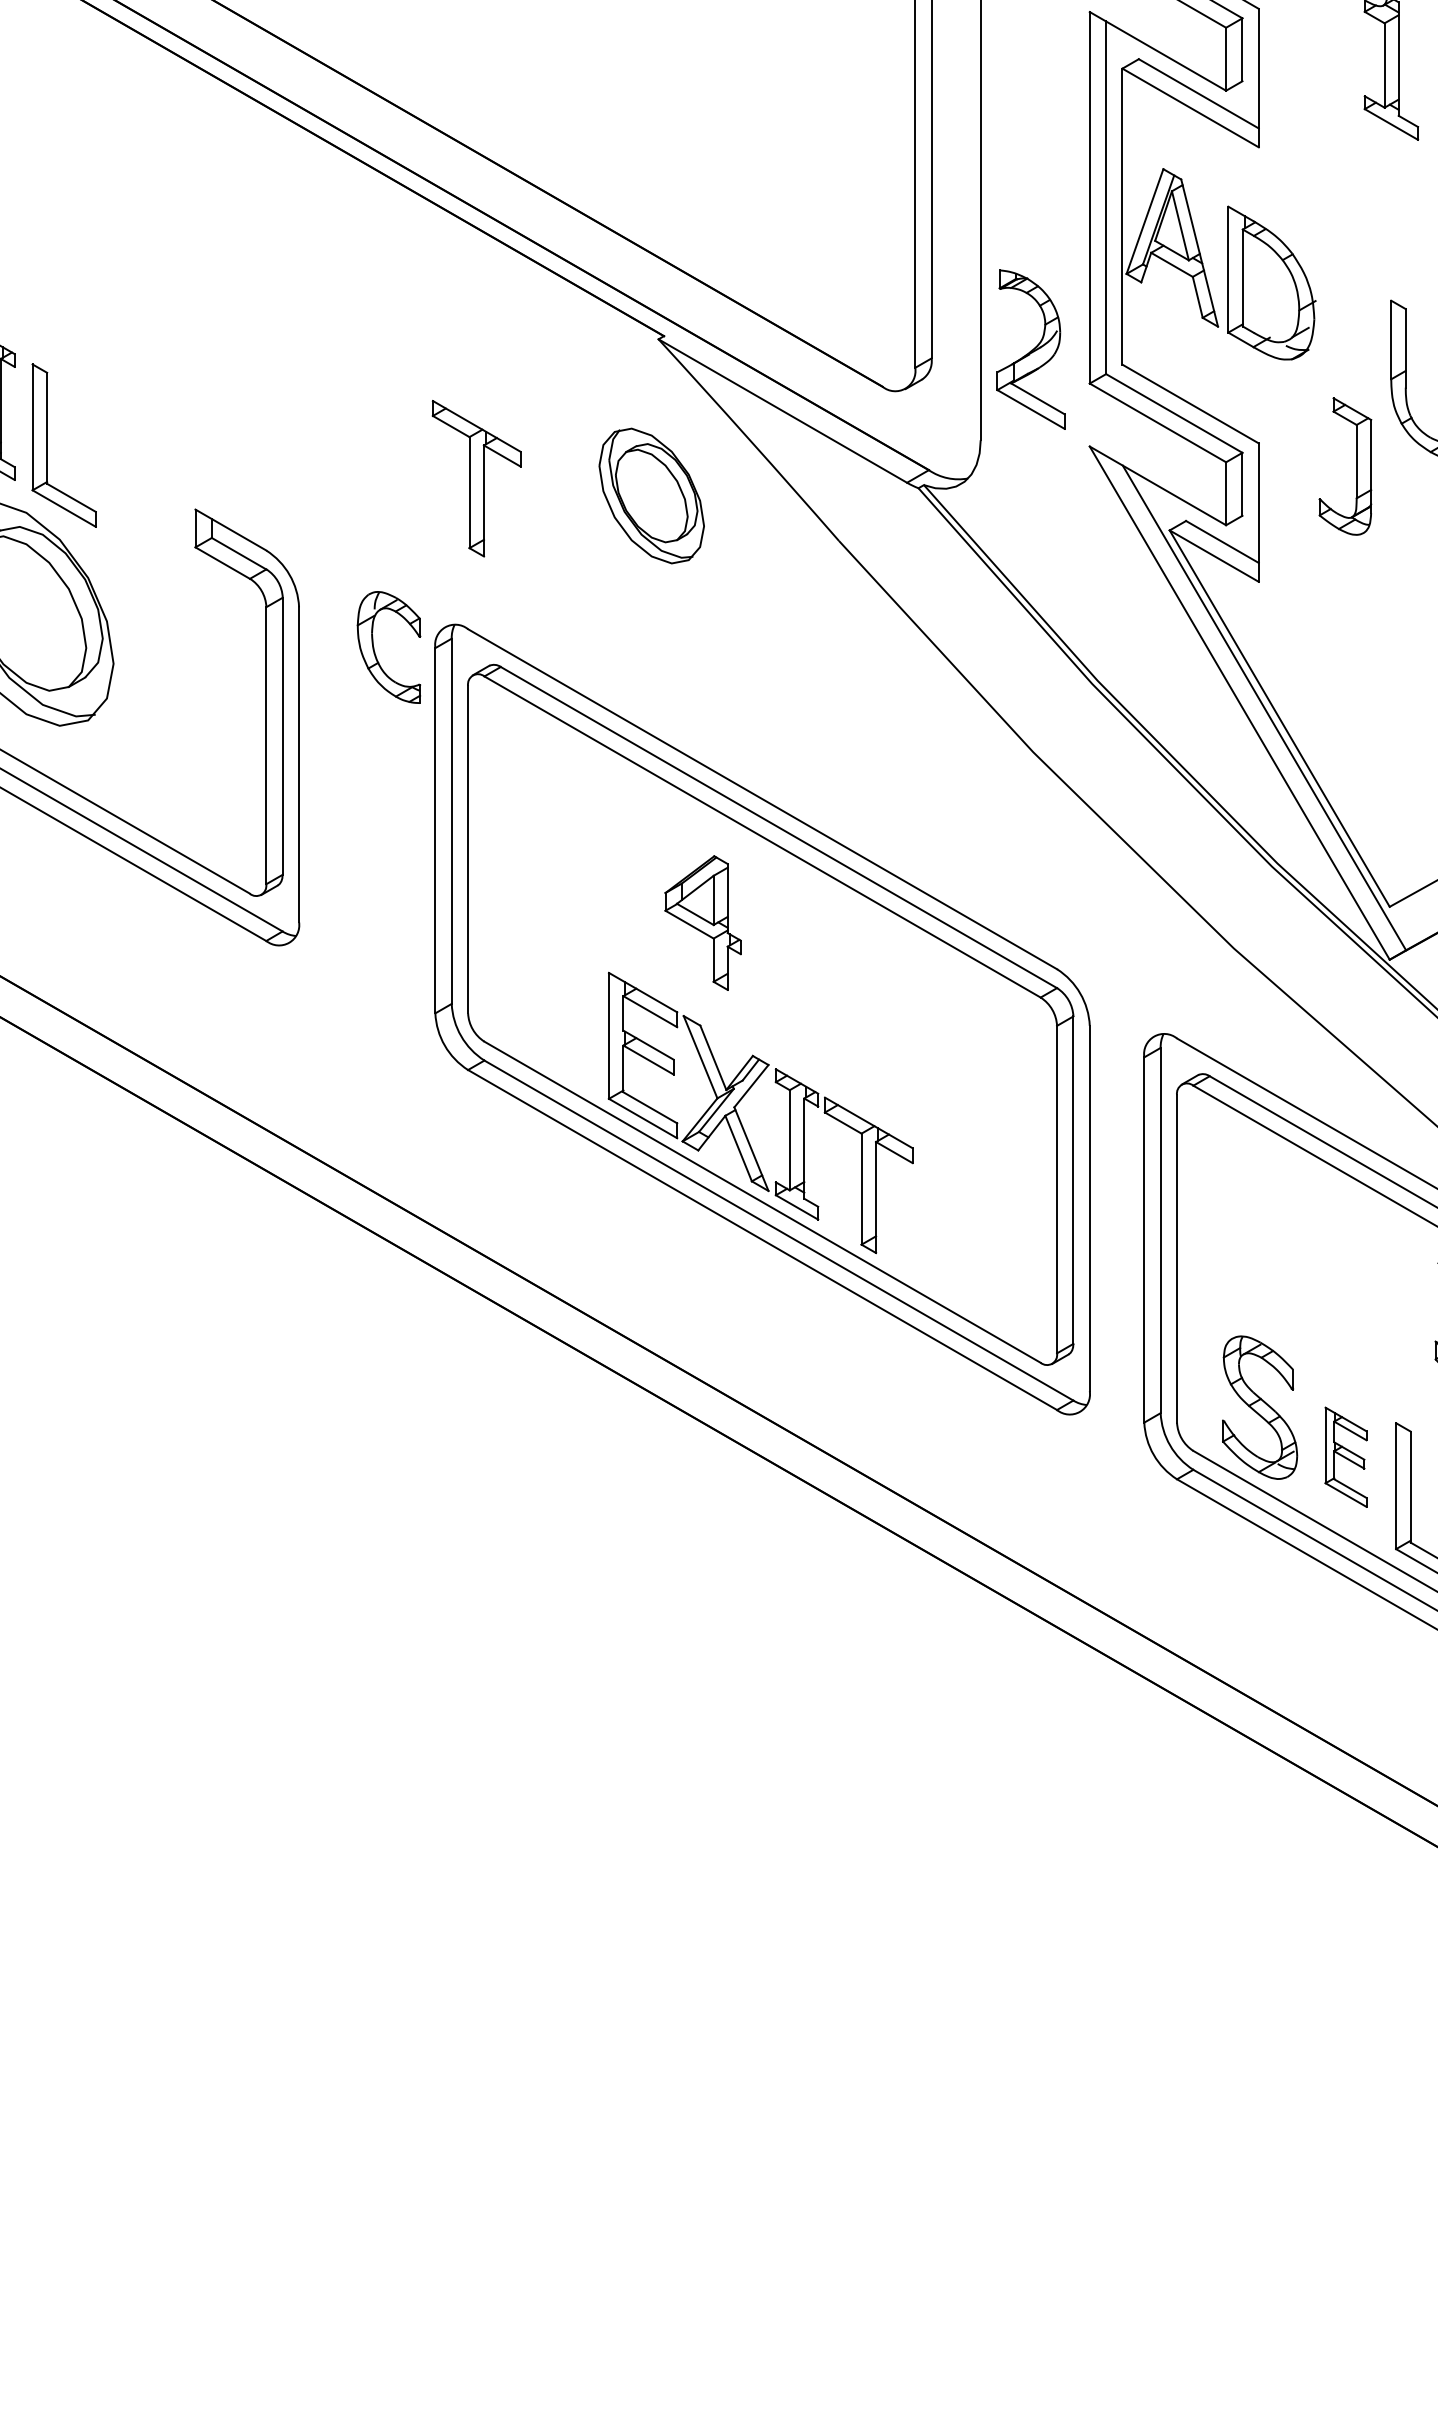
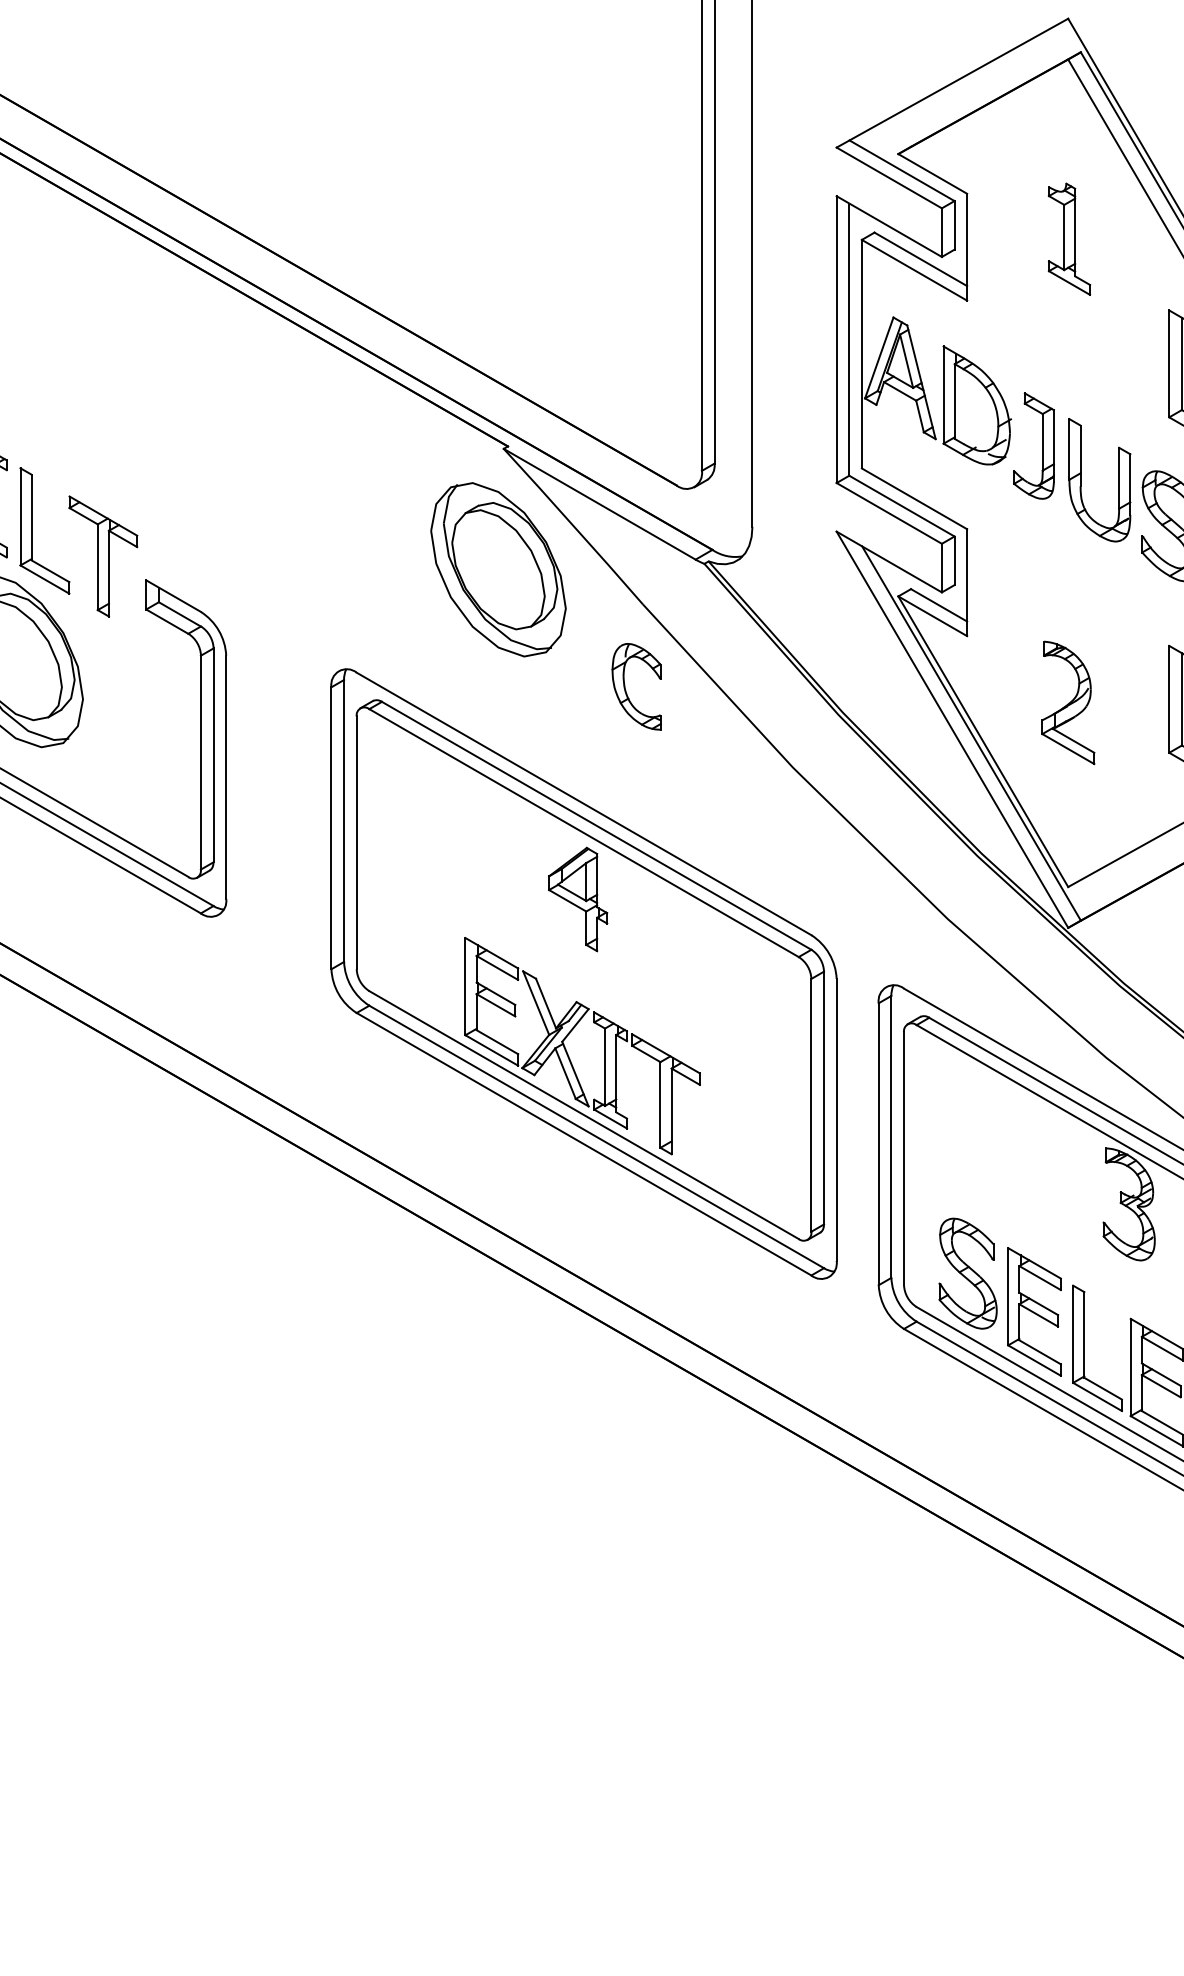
part: (1031, 349) -> (1068, 702), moved
part: (1356, 465) -> (1042, 445), moved
part: (476, 478) -> (103, 556), moved
part: (651, 495) -> (498, 569), size x1.67
part: (375, 652) -> (626, 690), moved
part: (703, 923) -> (578, 899), moved
part: (1346, 1456) -> (1034, 1311), size x1.67

